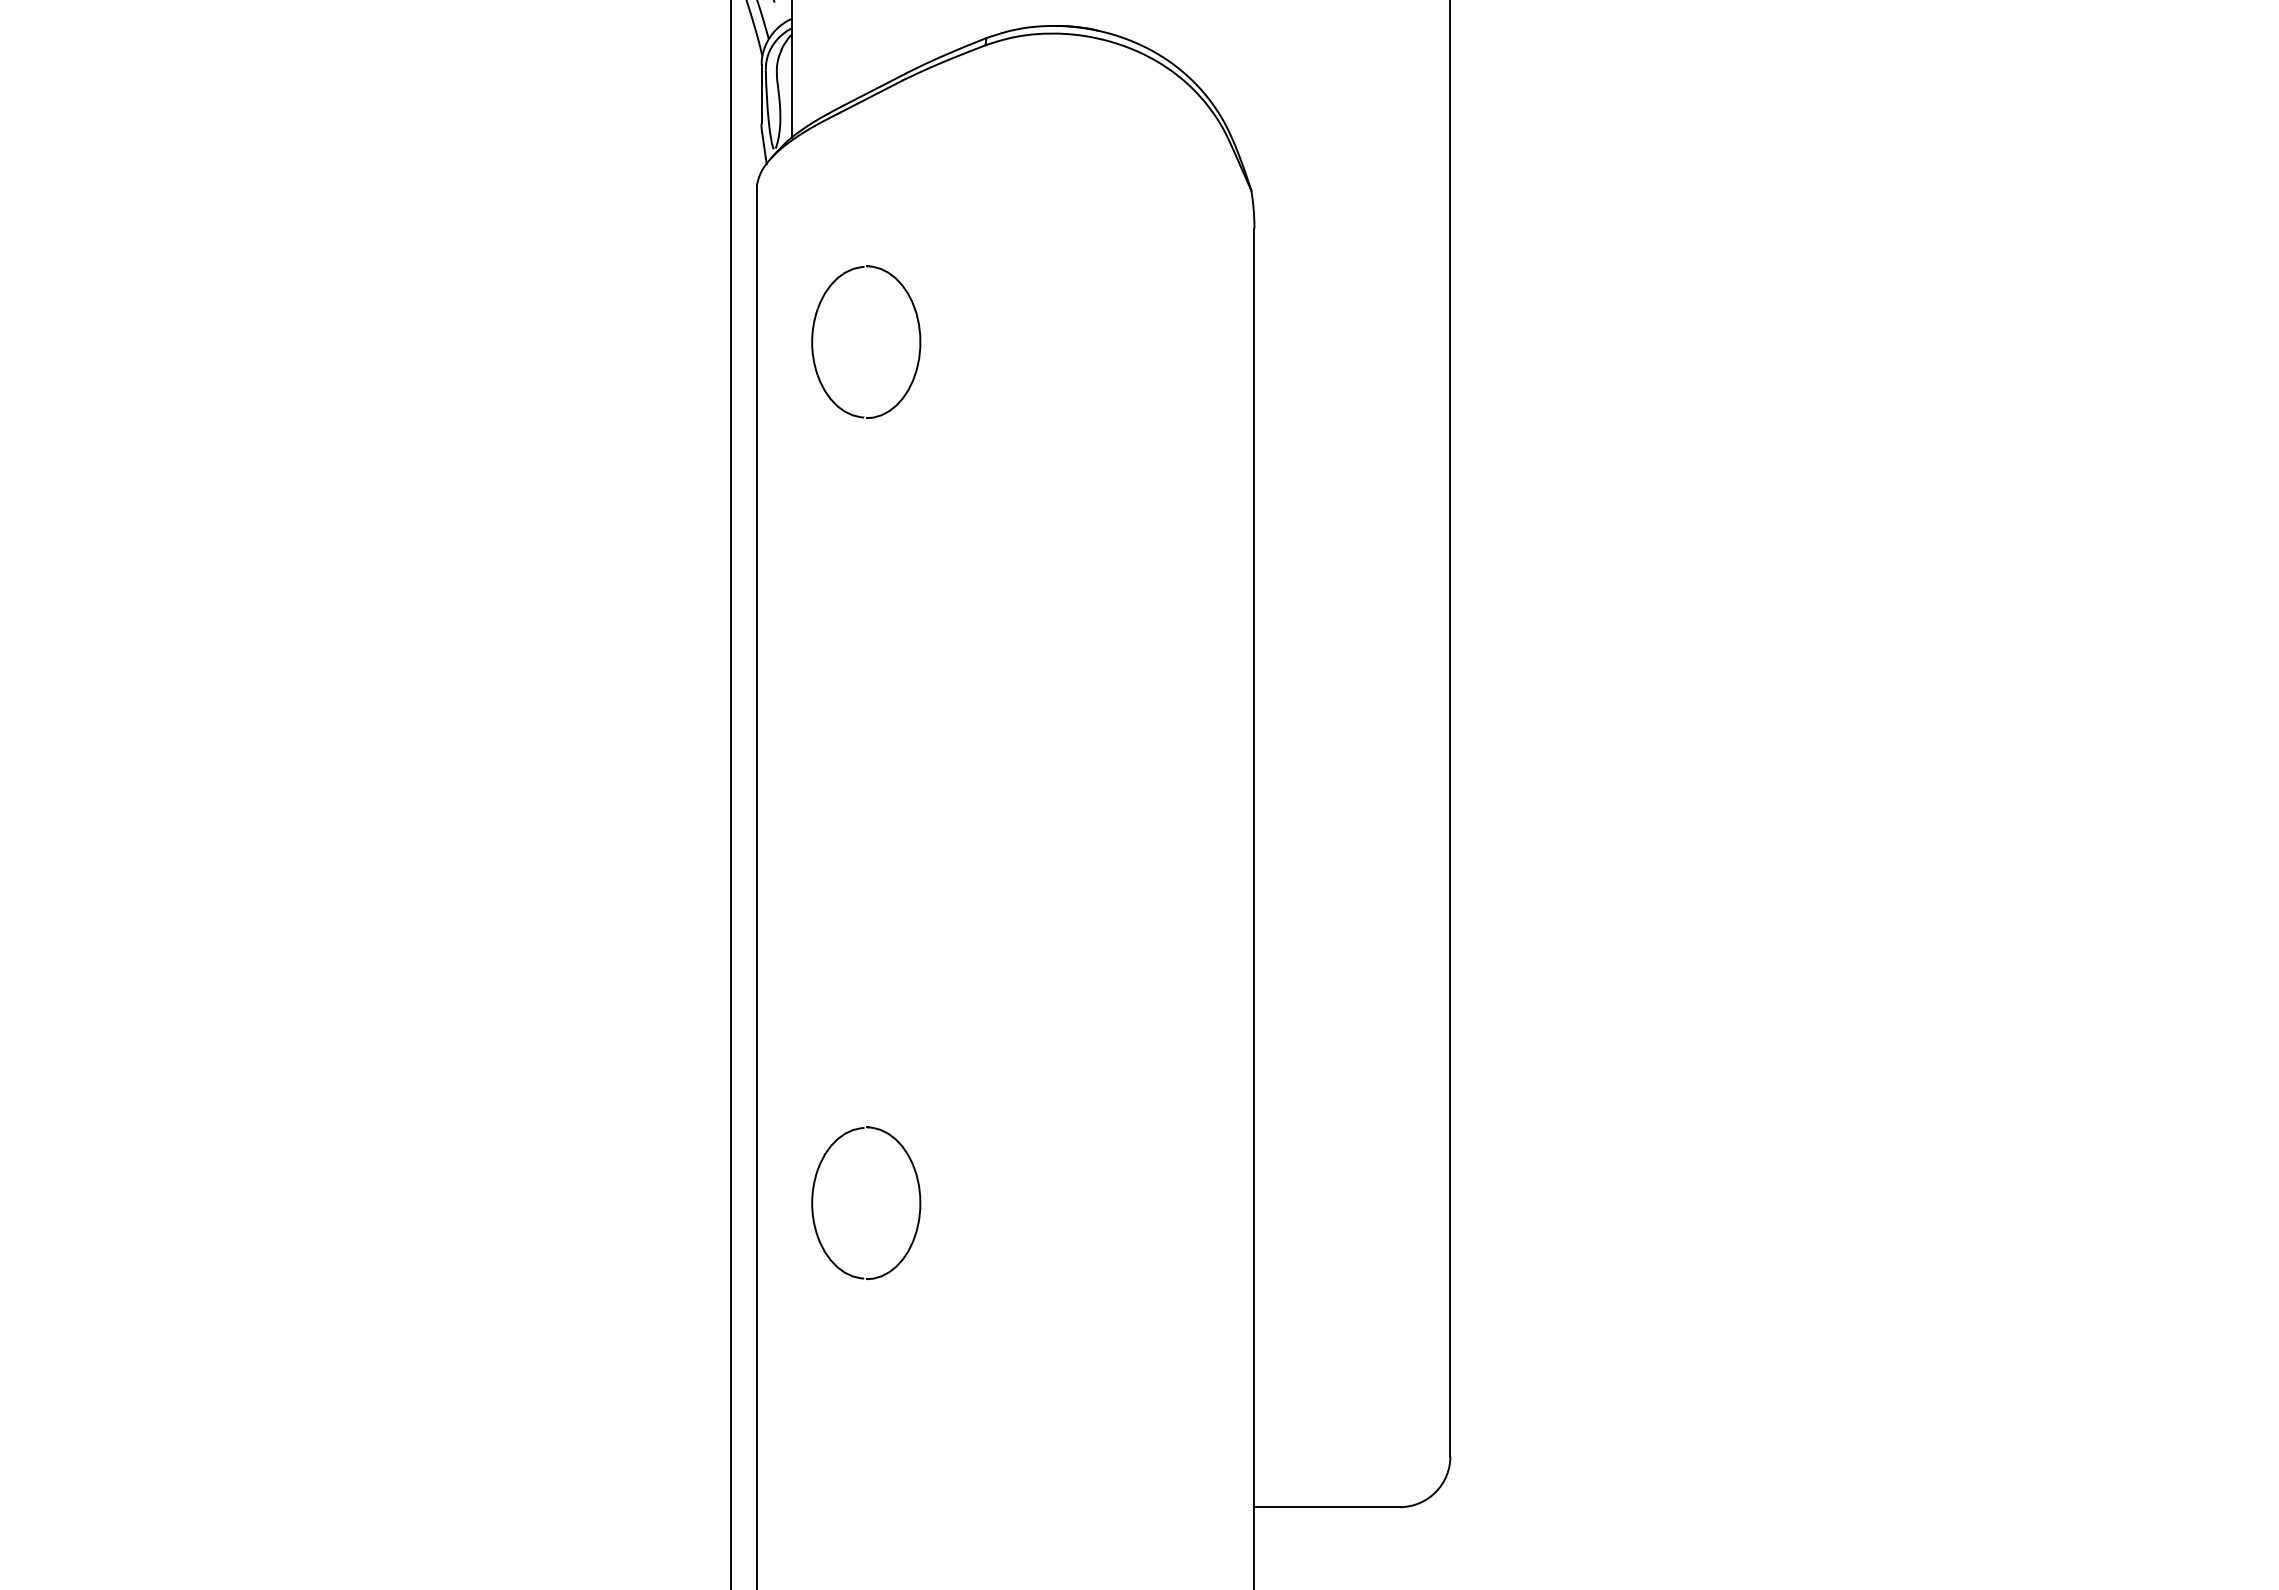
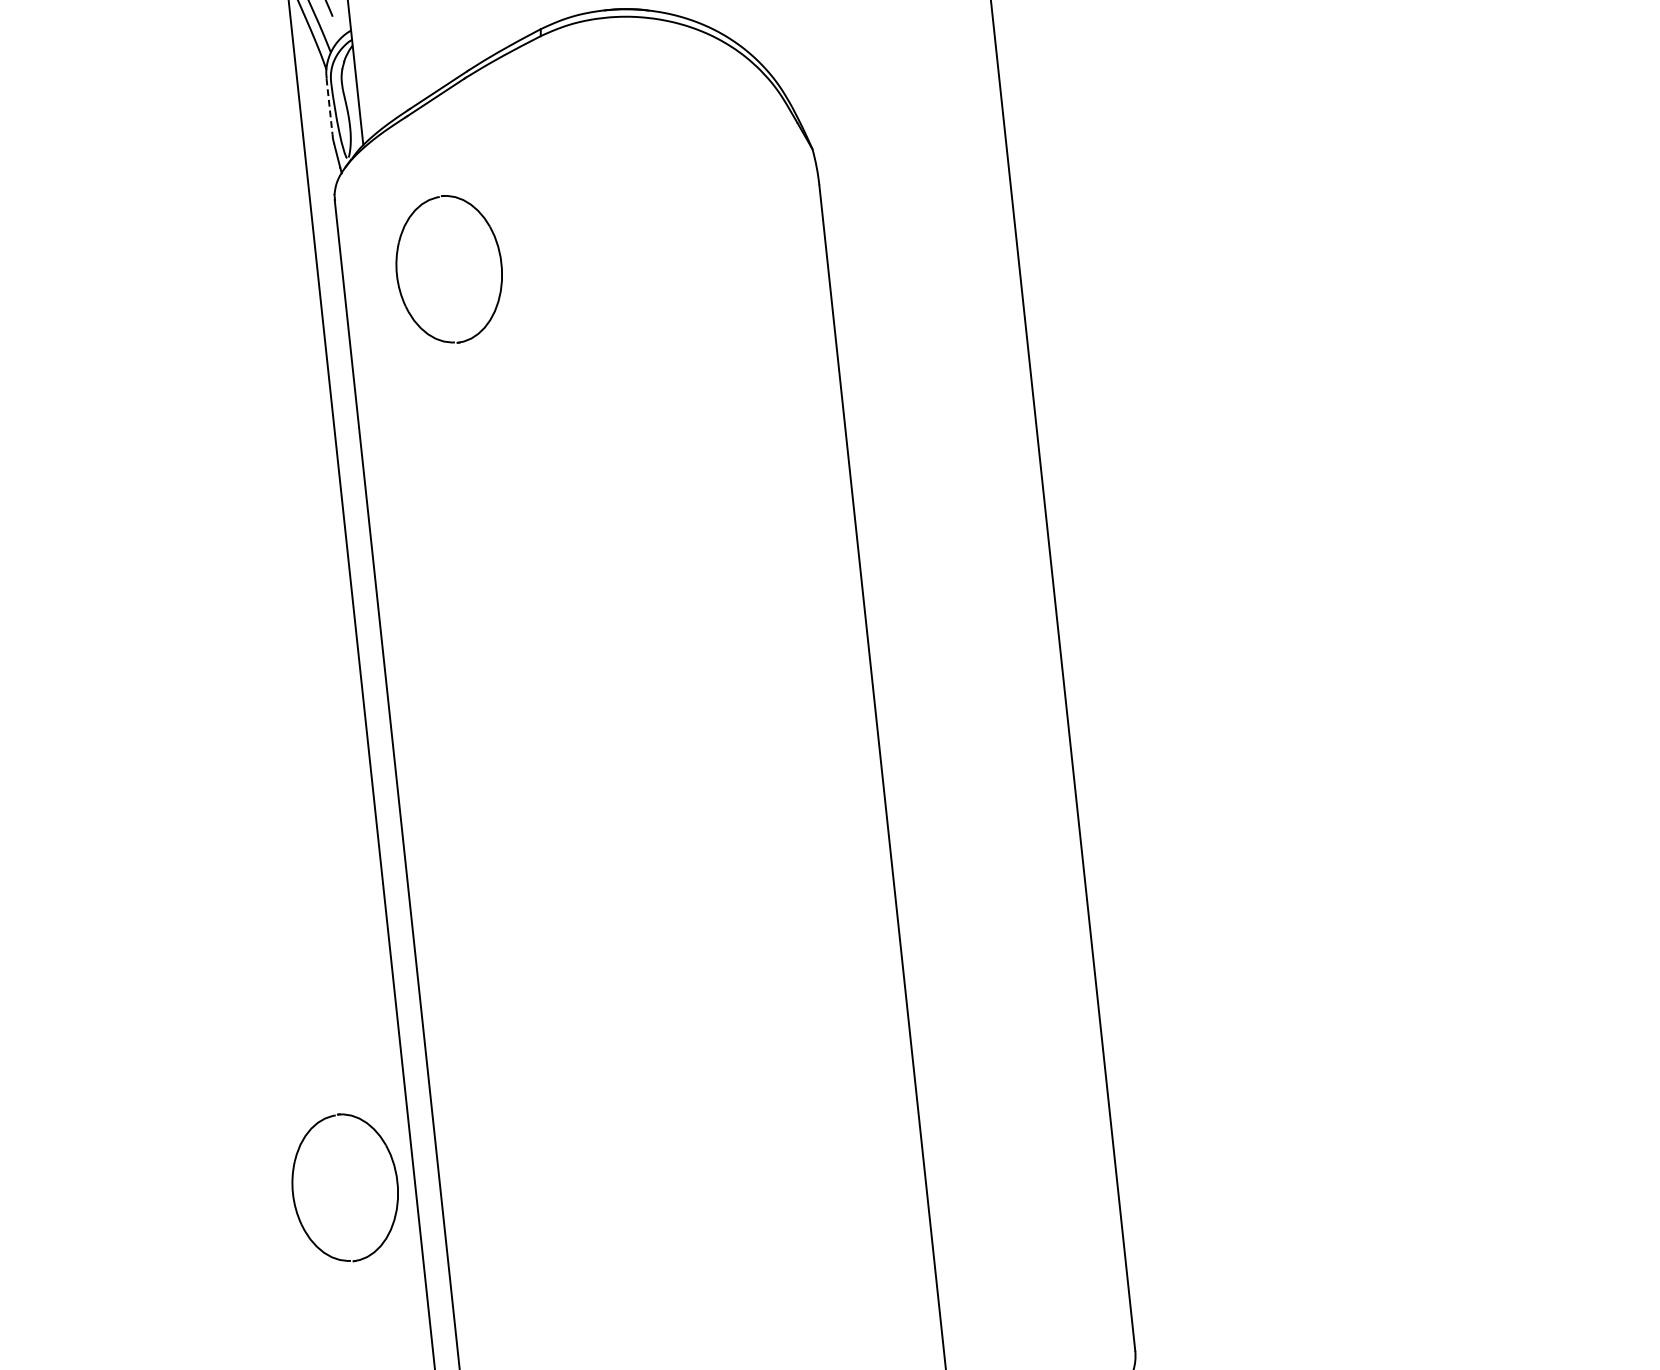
line: (761, 94) -> (329, 106), solid -> dashed
part: (918, 352) -> (500, 274), moved
part: (918, 1213) -> (396, 1192), moved

